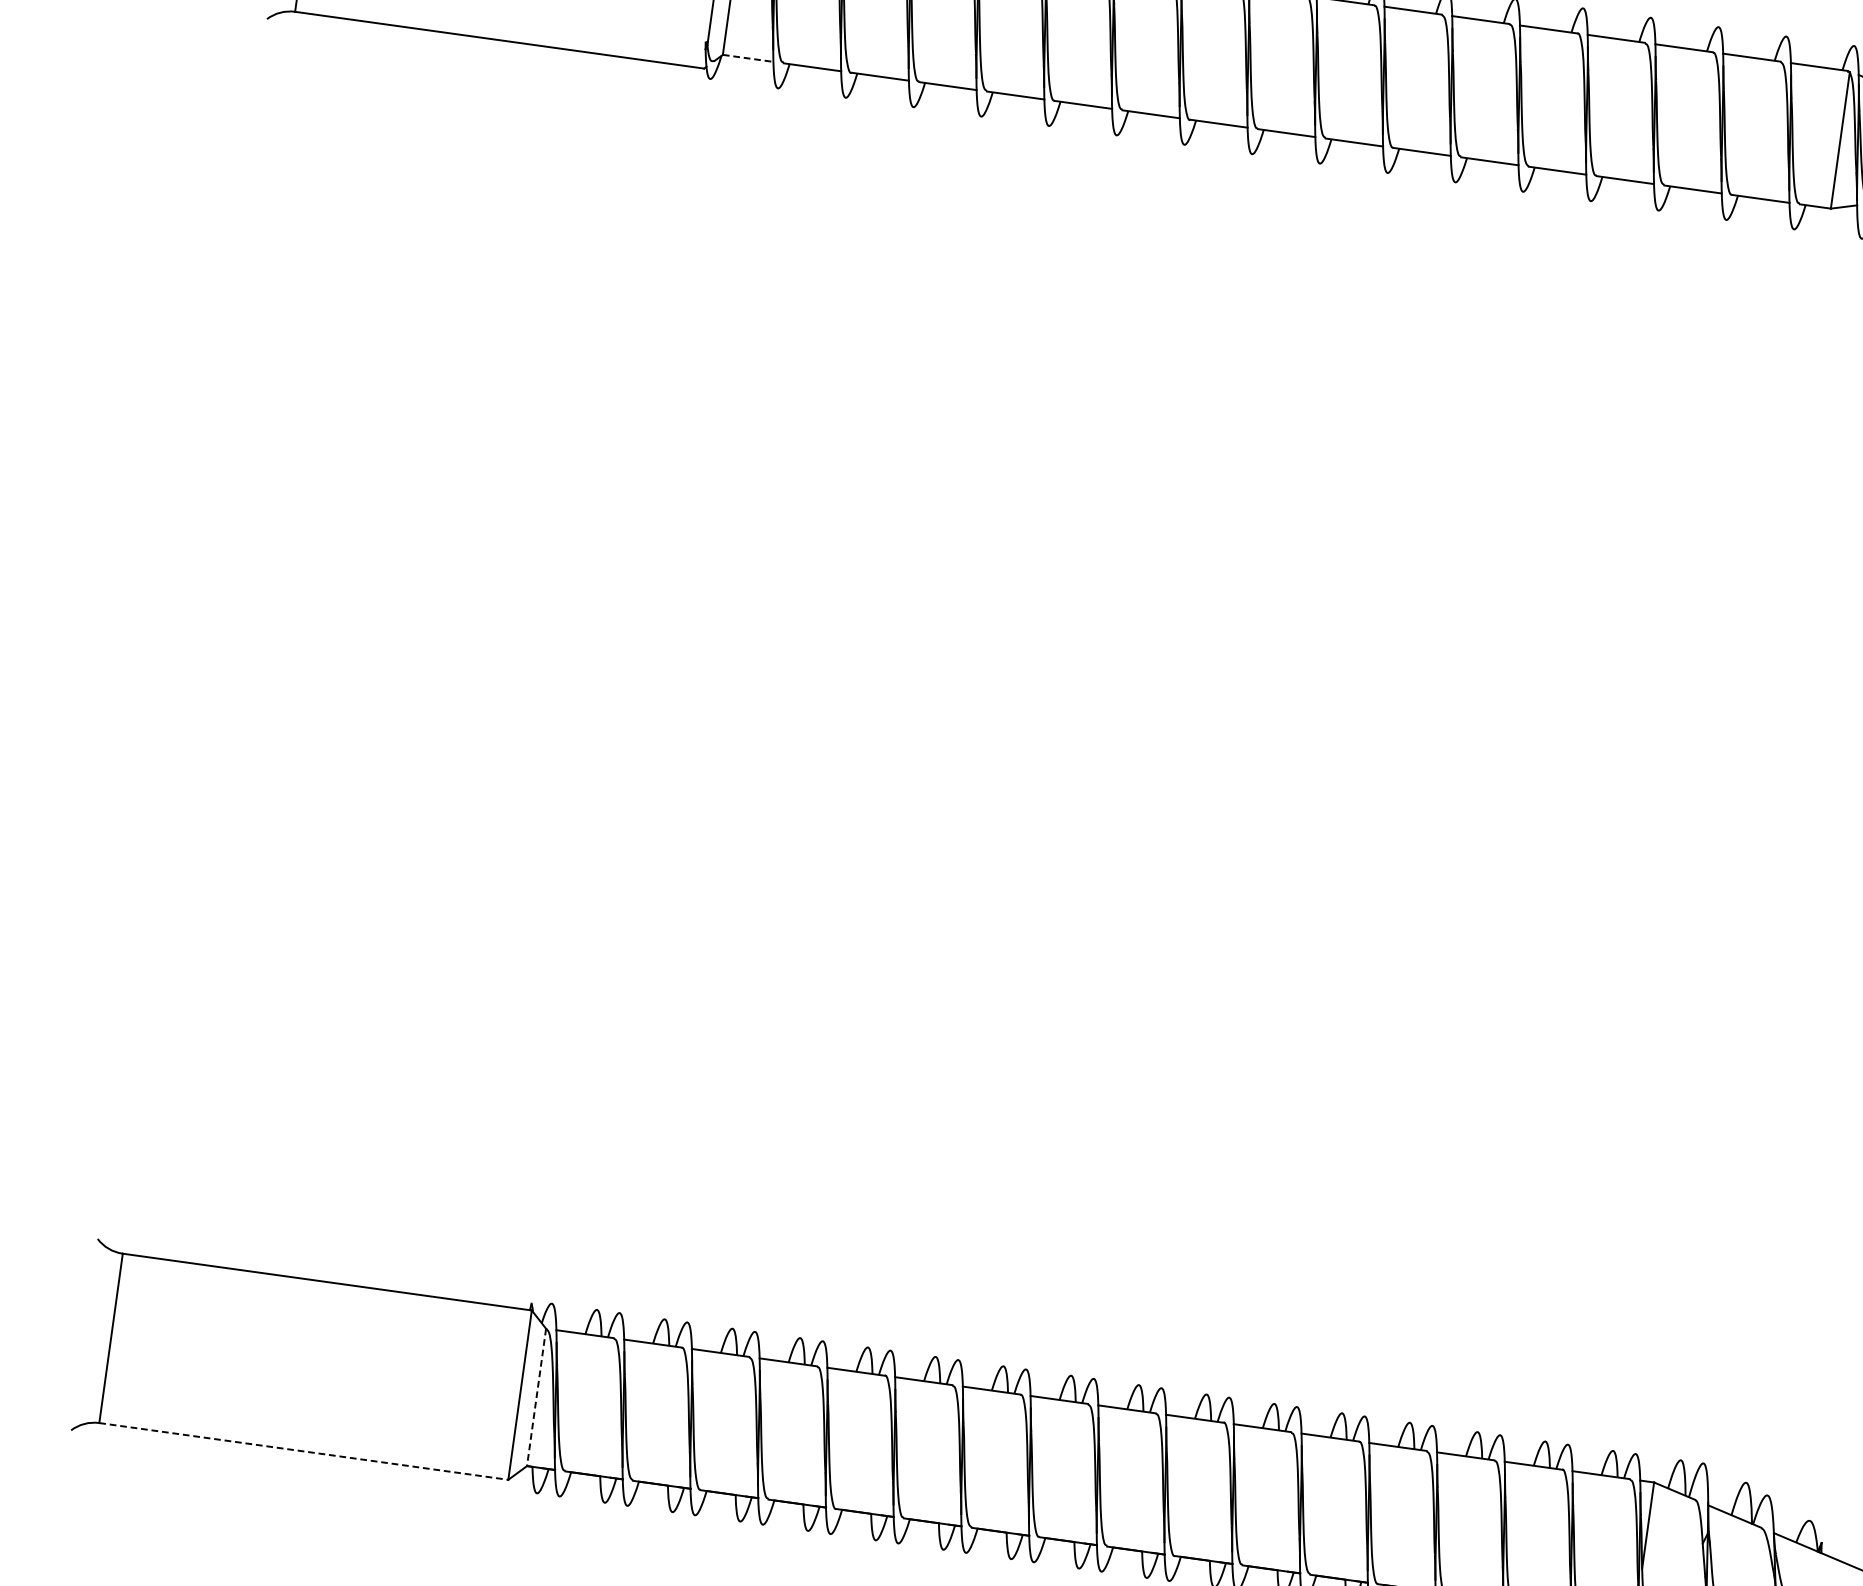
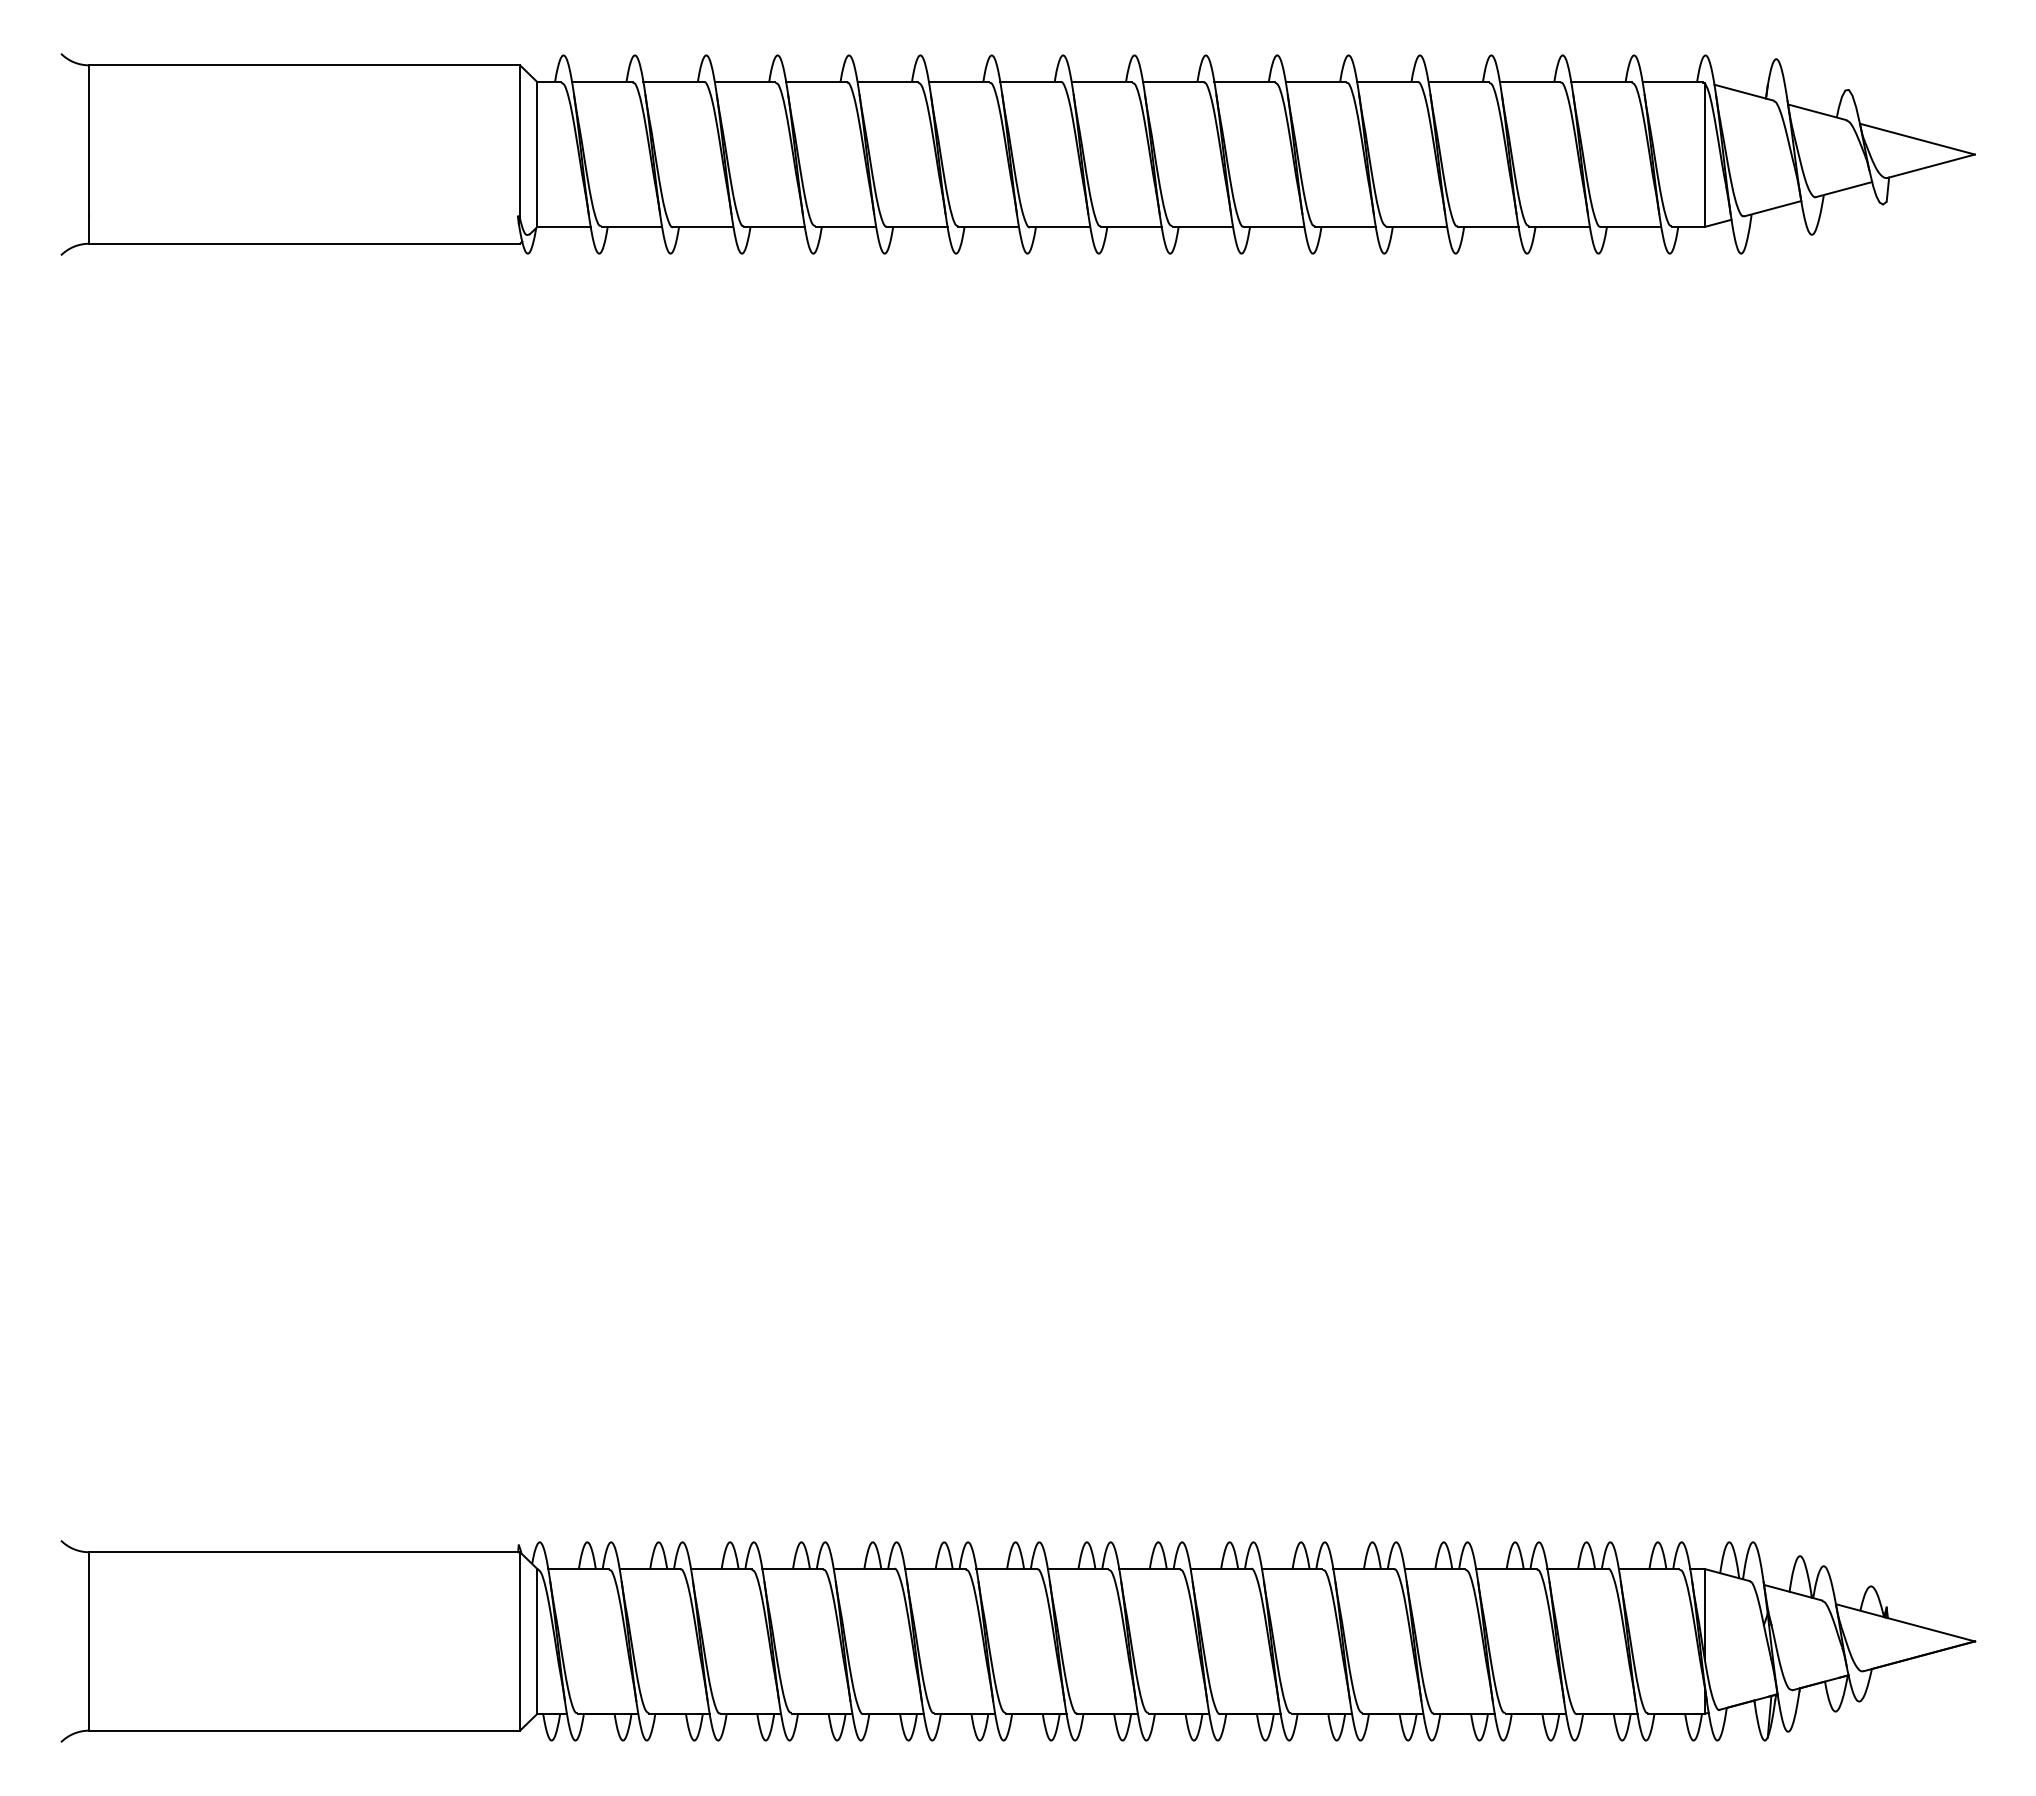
line: (748, 58) -> (564, 226), dashed -> solid
line: (536, 1397) -> (537, 1641), dashed -> solid
line: (304, 1451) -> (305, 1730), dashed -> solid

